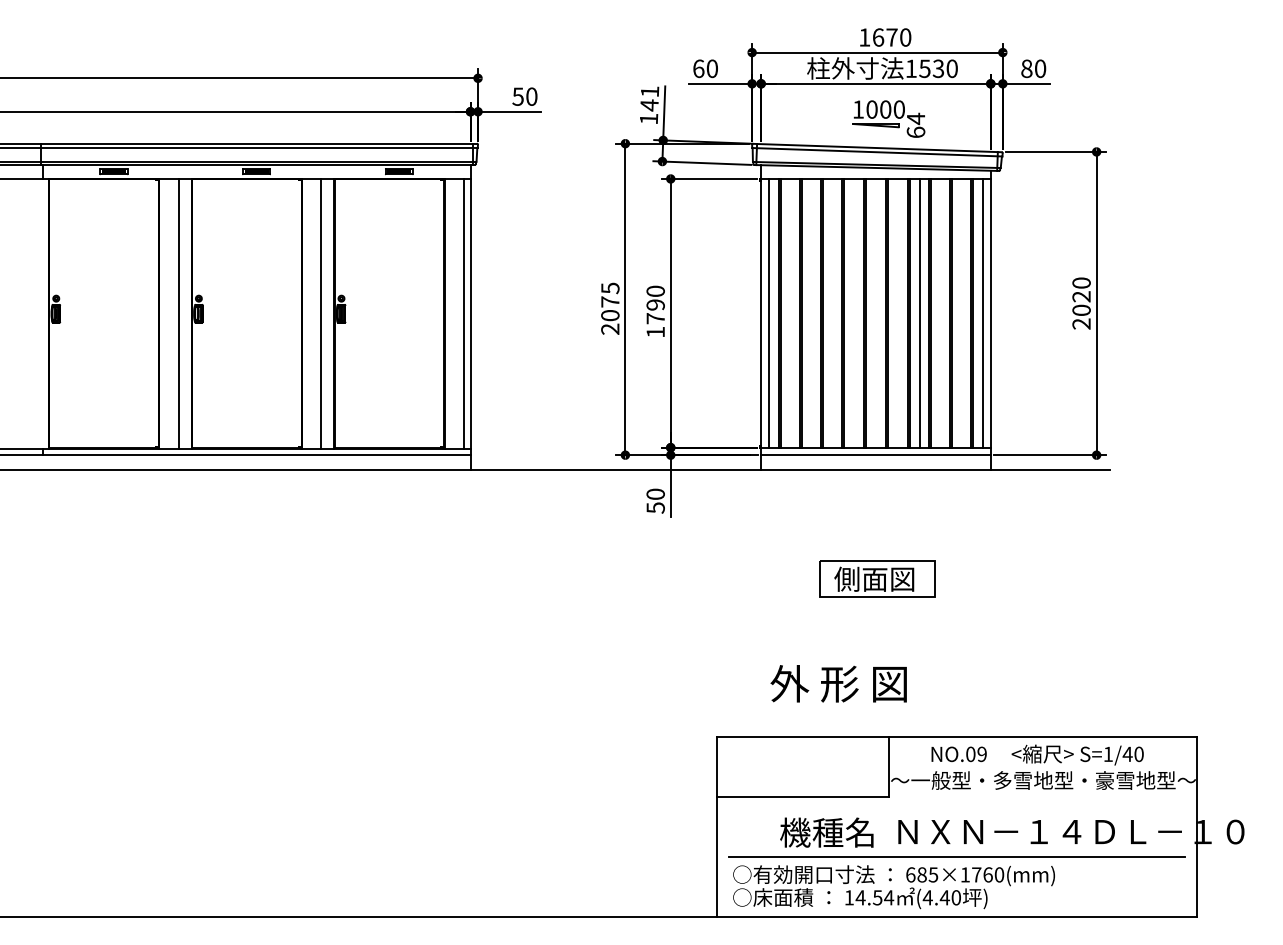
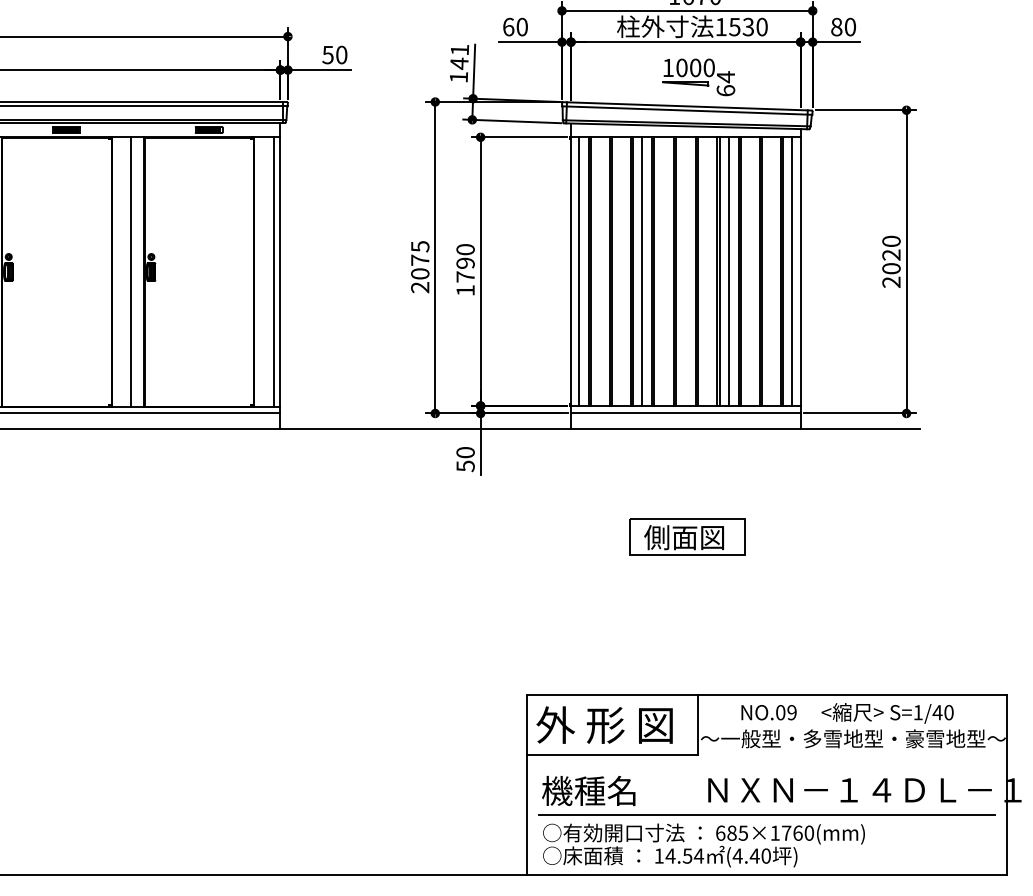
line: (832, 312) -> (642, 270), added
text: (838, 683) -> (604, 724), moved
text: (826, 832) -> (588, 790), moved

